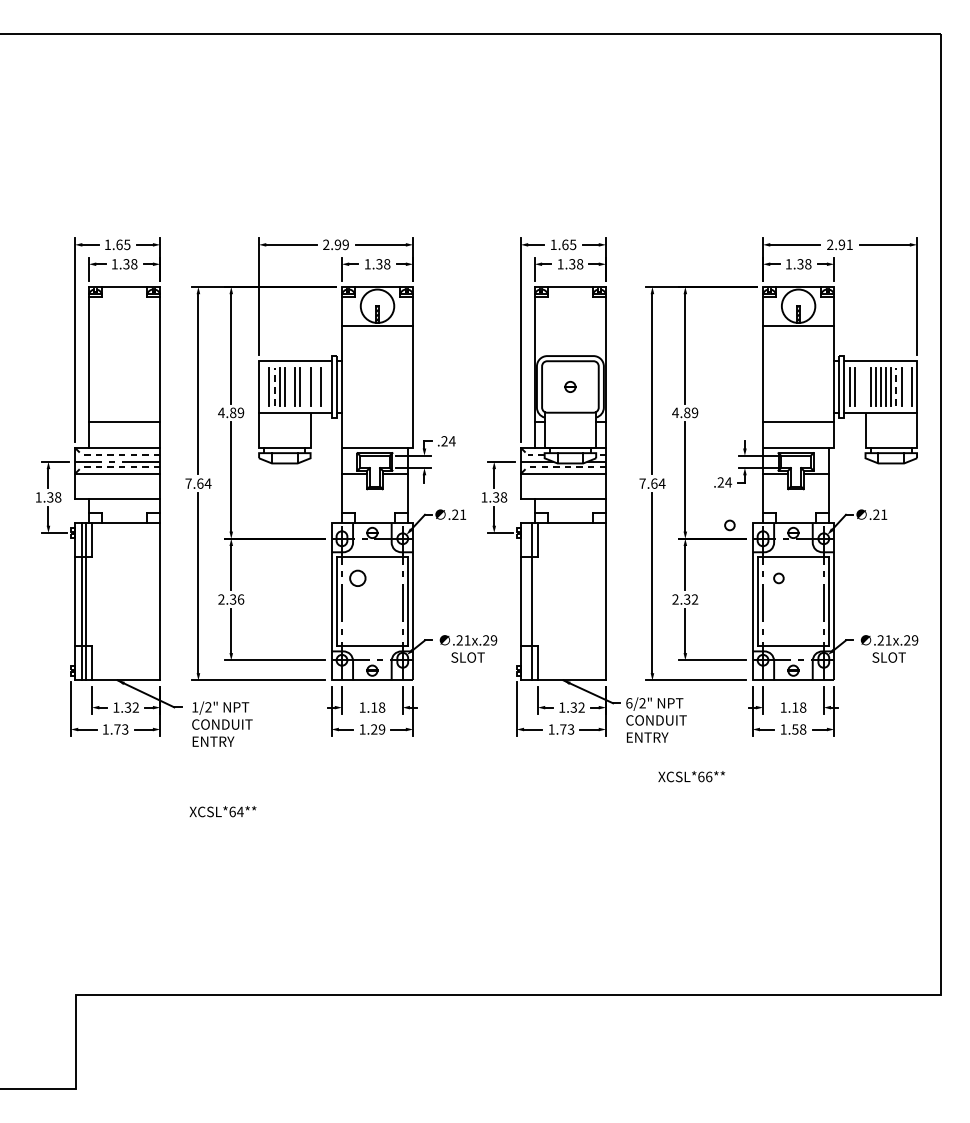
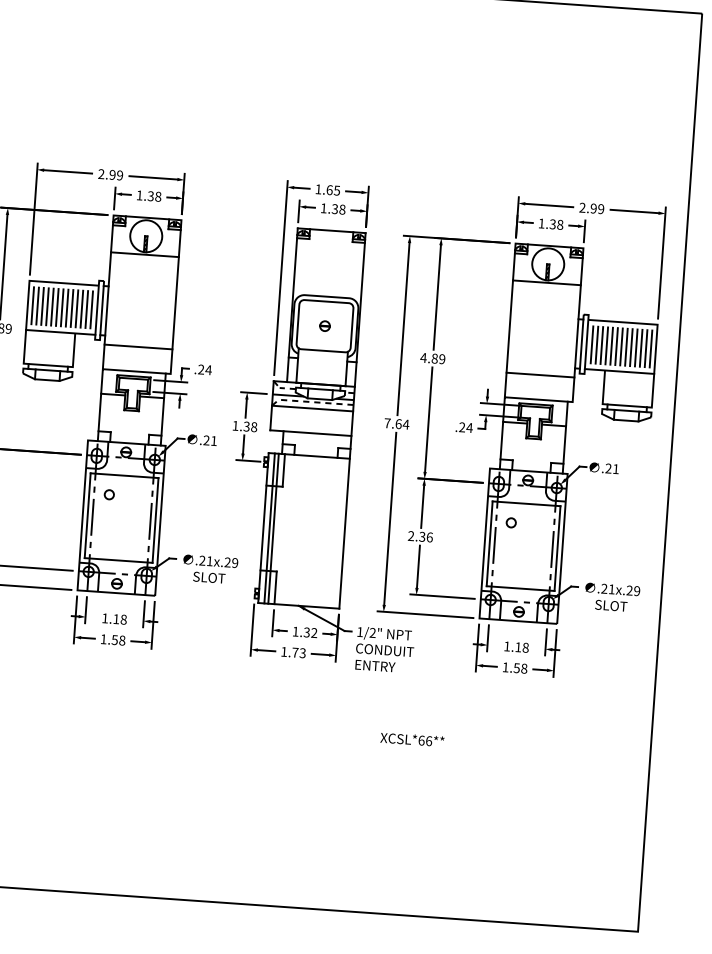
text: (849, 244) -> (600, 208), 2.91 -> 2.99
line: (264, 386) -> (33, 305), added
line: (274, 386) -> (42, 305), dashed -> solid
line: (289, 386) -> (56, 306), added
line: (305, 386) -> (72, 308), added
line: (315, 386) -> (81, 308), added
line: (326, 386) -> (92, 309), added
line: (860, 386) -> (601, 345), added
line: (865, 386) -> (606, 345), added
line: (896, 386) -> (636, 347), dashed -> solid
line: (906, 386) -> (645, 348), added
line: (377, 422) -> (138, 347), added
circle: (729, 525) -> (467, 469), removed
circle: (357, 578) -> (108, 494), size x0.62
text: (694, 599) -> (429, 537), 2.32 -> 2.36
line: (527, 601) -> (269, 528), added
text: (629, 703) -> (360, 632), 6/2" -> 1/2"
text: (378, 729) -> (118, 640), 1.29 -> 1.58
text: (691, 776) -> (412, 739), moved

